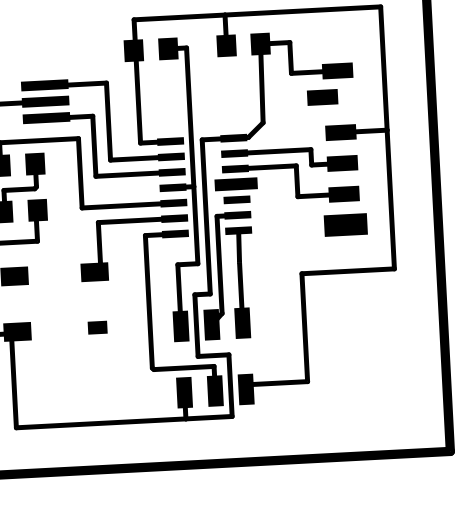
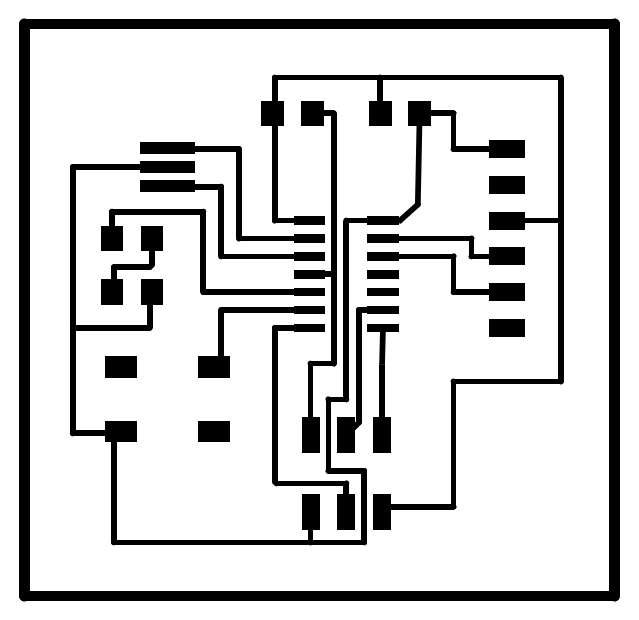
part: (322, 97) -> (506, 184), moved
part: (235, 184) -> (382, 274), size x0.62
part: (345, 224) -> (506, 327), size x0.71
part: (97, 327) -> (213, 431), size x1.43

